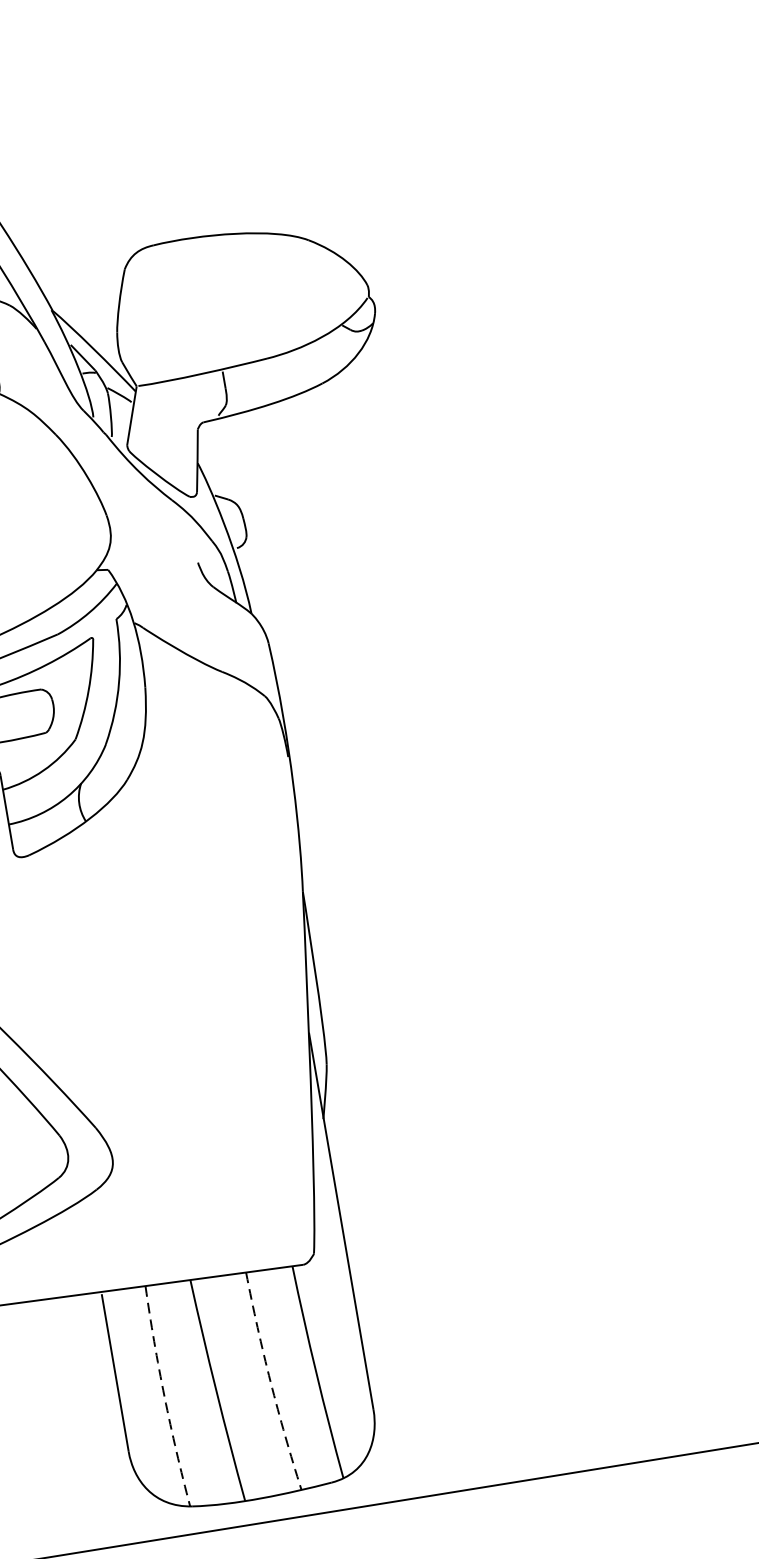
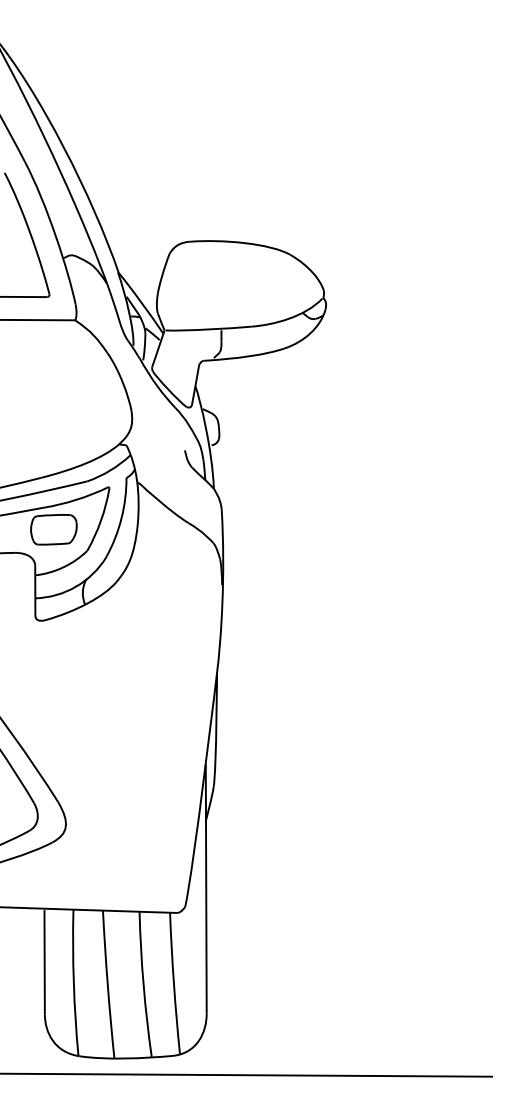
arc: (270, 1381) -> (143, 984), dashed -> solid
arc: (163, 1396) -> (73, 982), dashed -> solid

